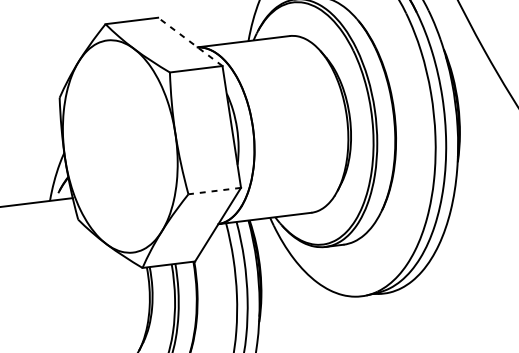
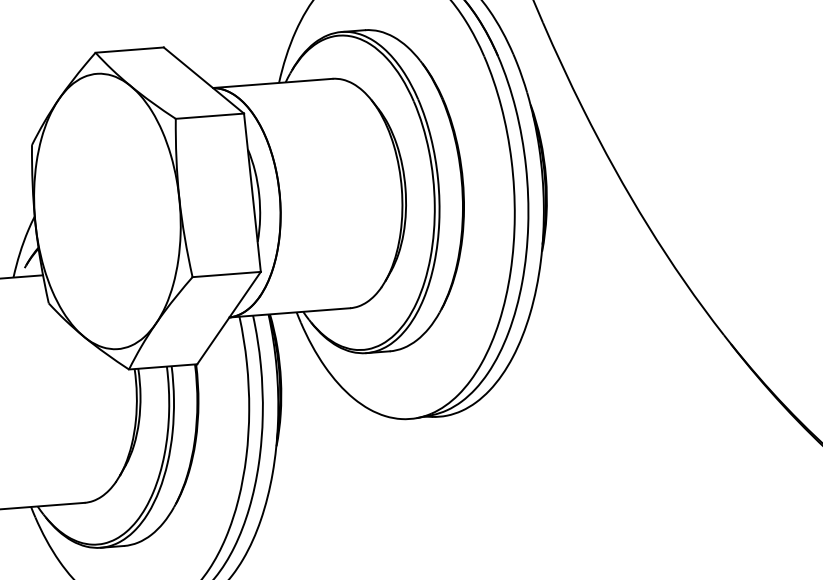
line: (189, 41) -> (203, 80), dashed -> solid
line: (214, 191) -> (226, 274), dashed -> solid

